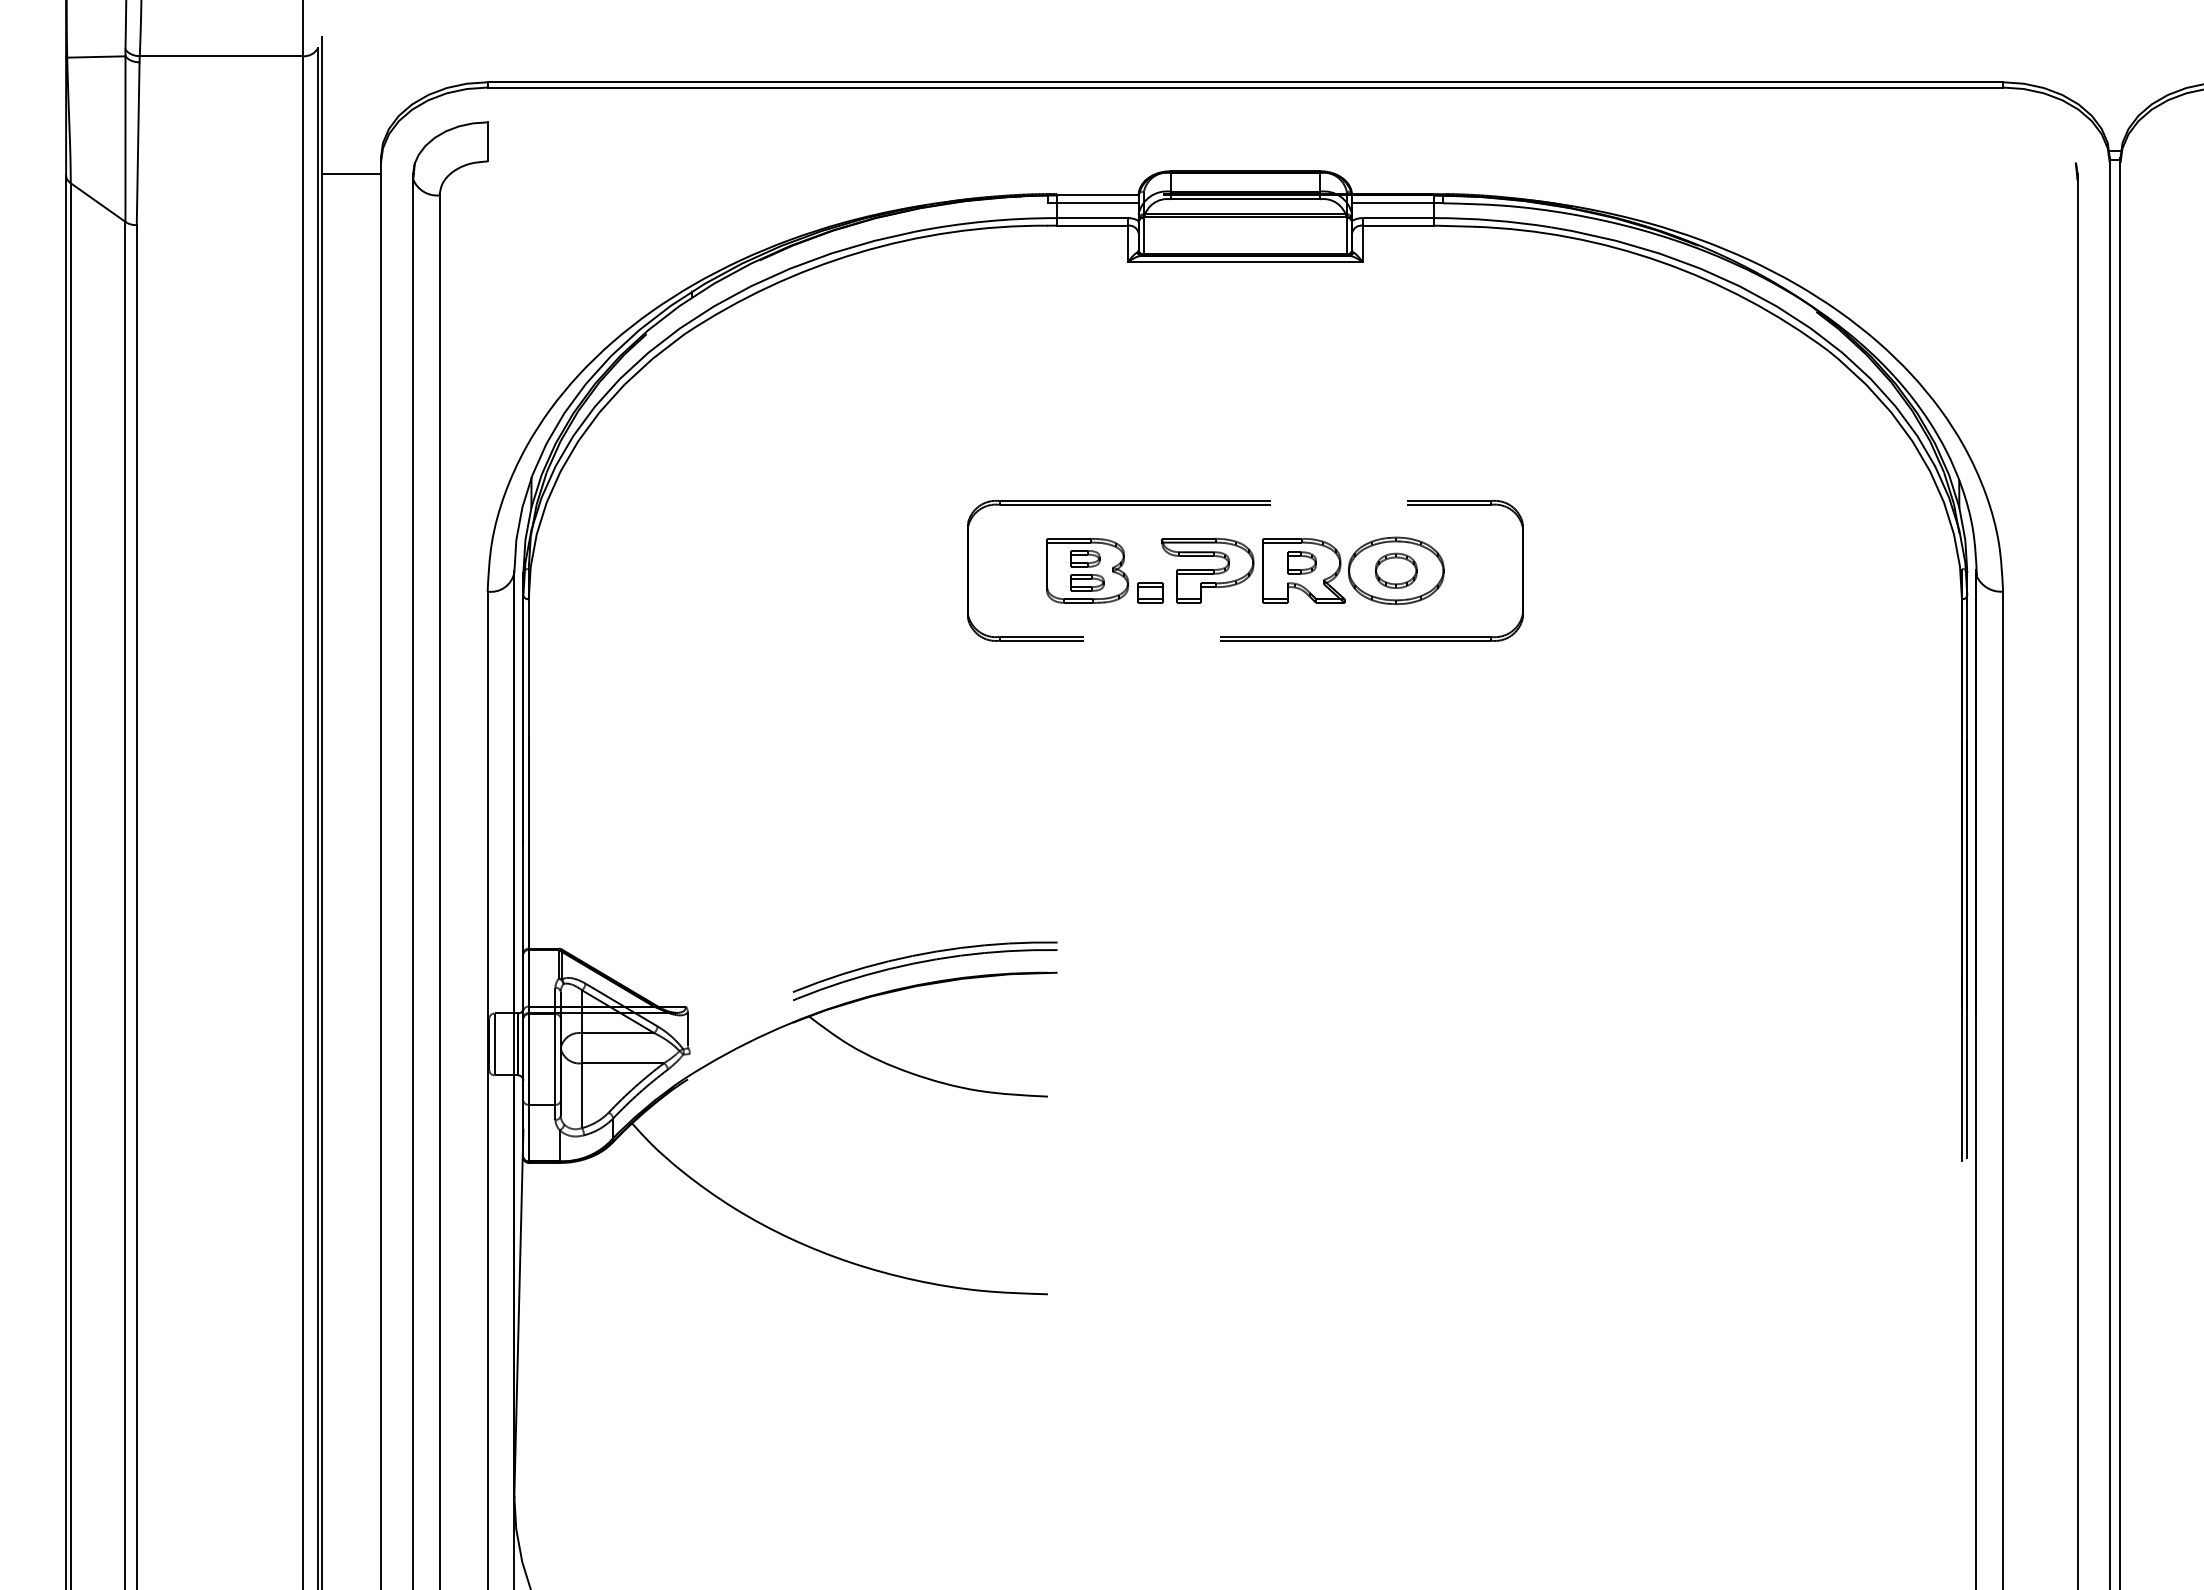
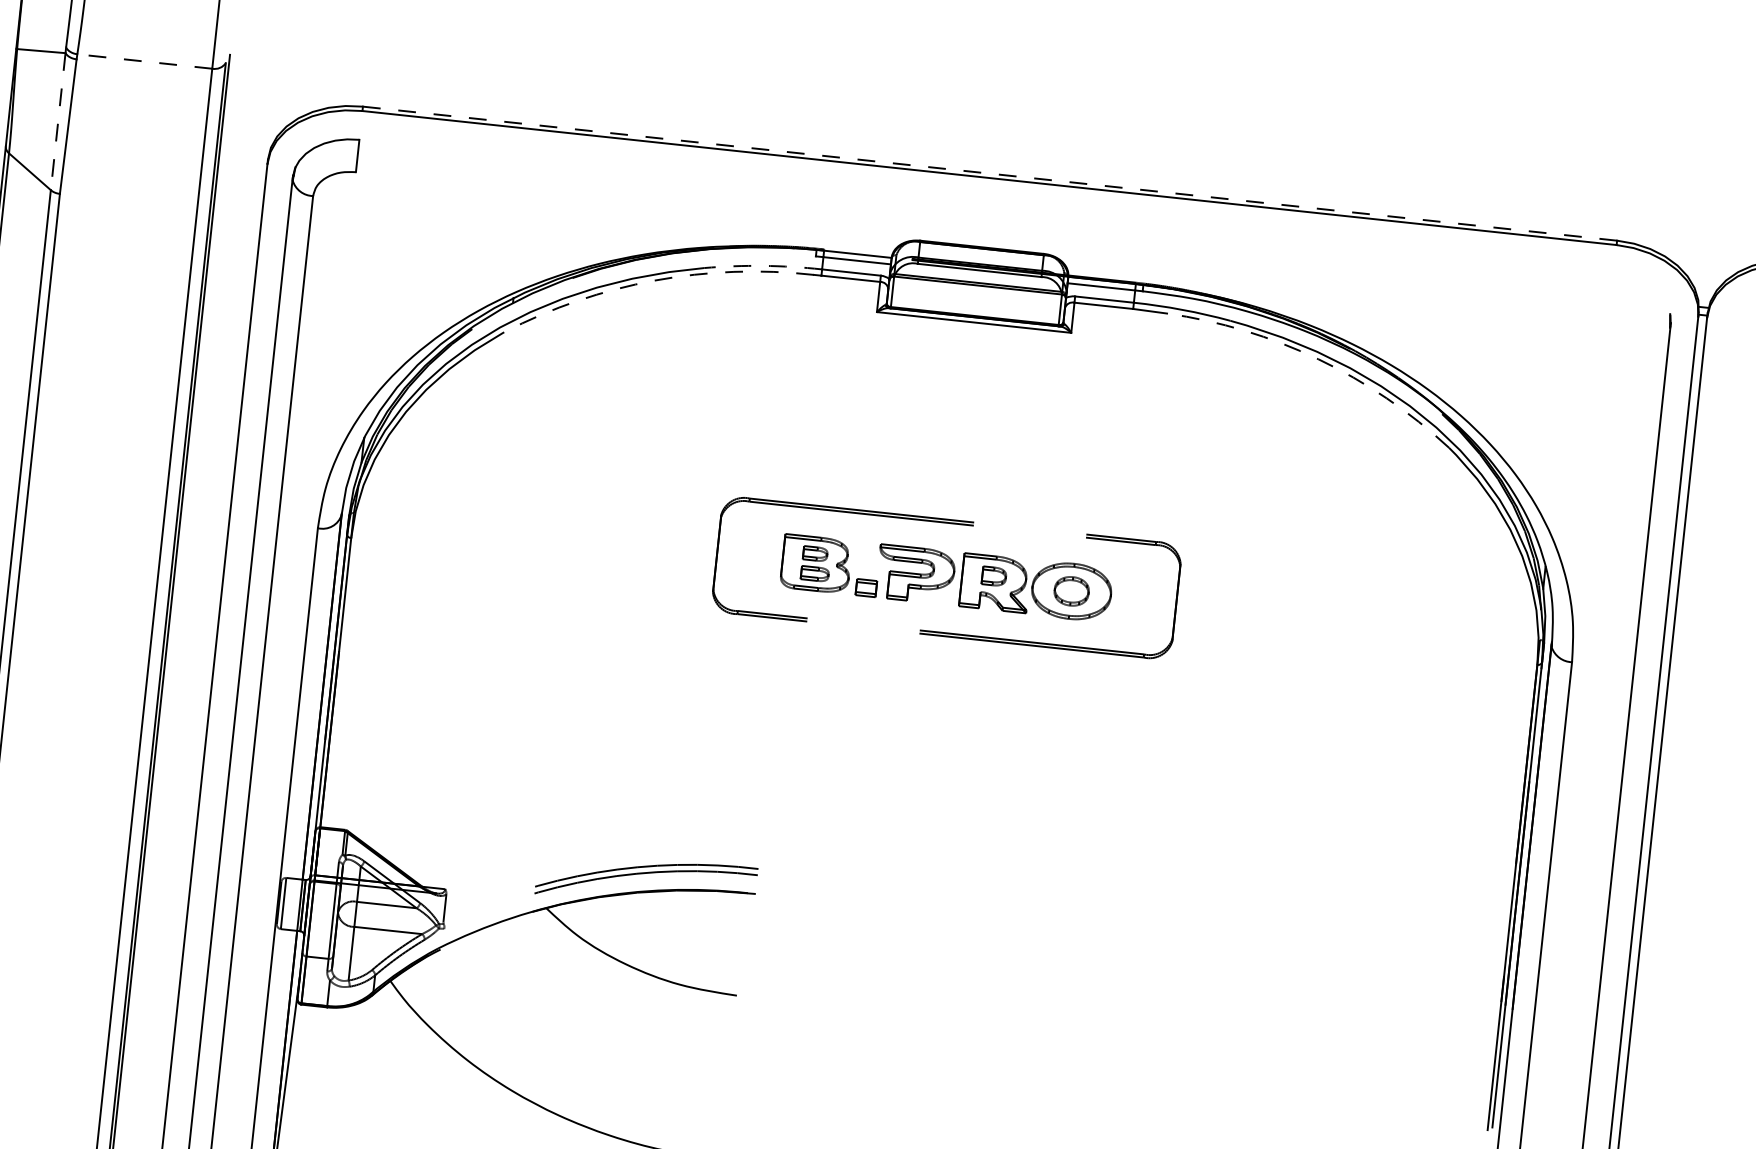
line: (221, 56) -> (144, 61), solid -> dashed
line: (1245, 82) -> (990, 173), solid -> dashed
line: (125, 139) -> (58, 121), solid -> dashed
line: (351, 173) -> (242, 170), removed
arc: (986, 221) -> (763, 265), solid -> dashed
arc: (858, 252) -> (654, 280), solid -> dashed
arc: (1661, 262) -> (1318, 359), solid -> dashed

